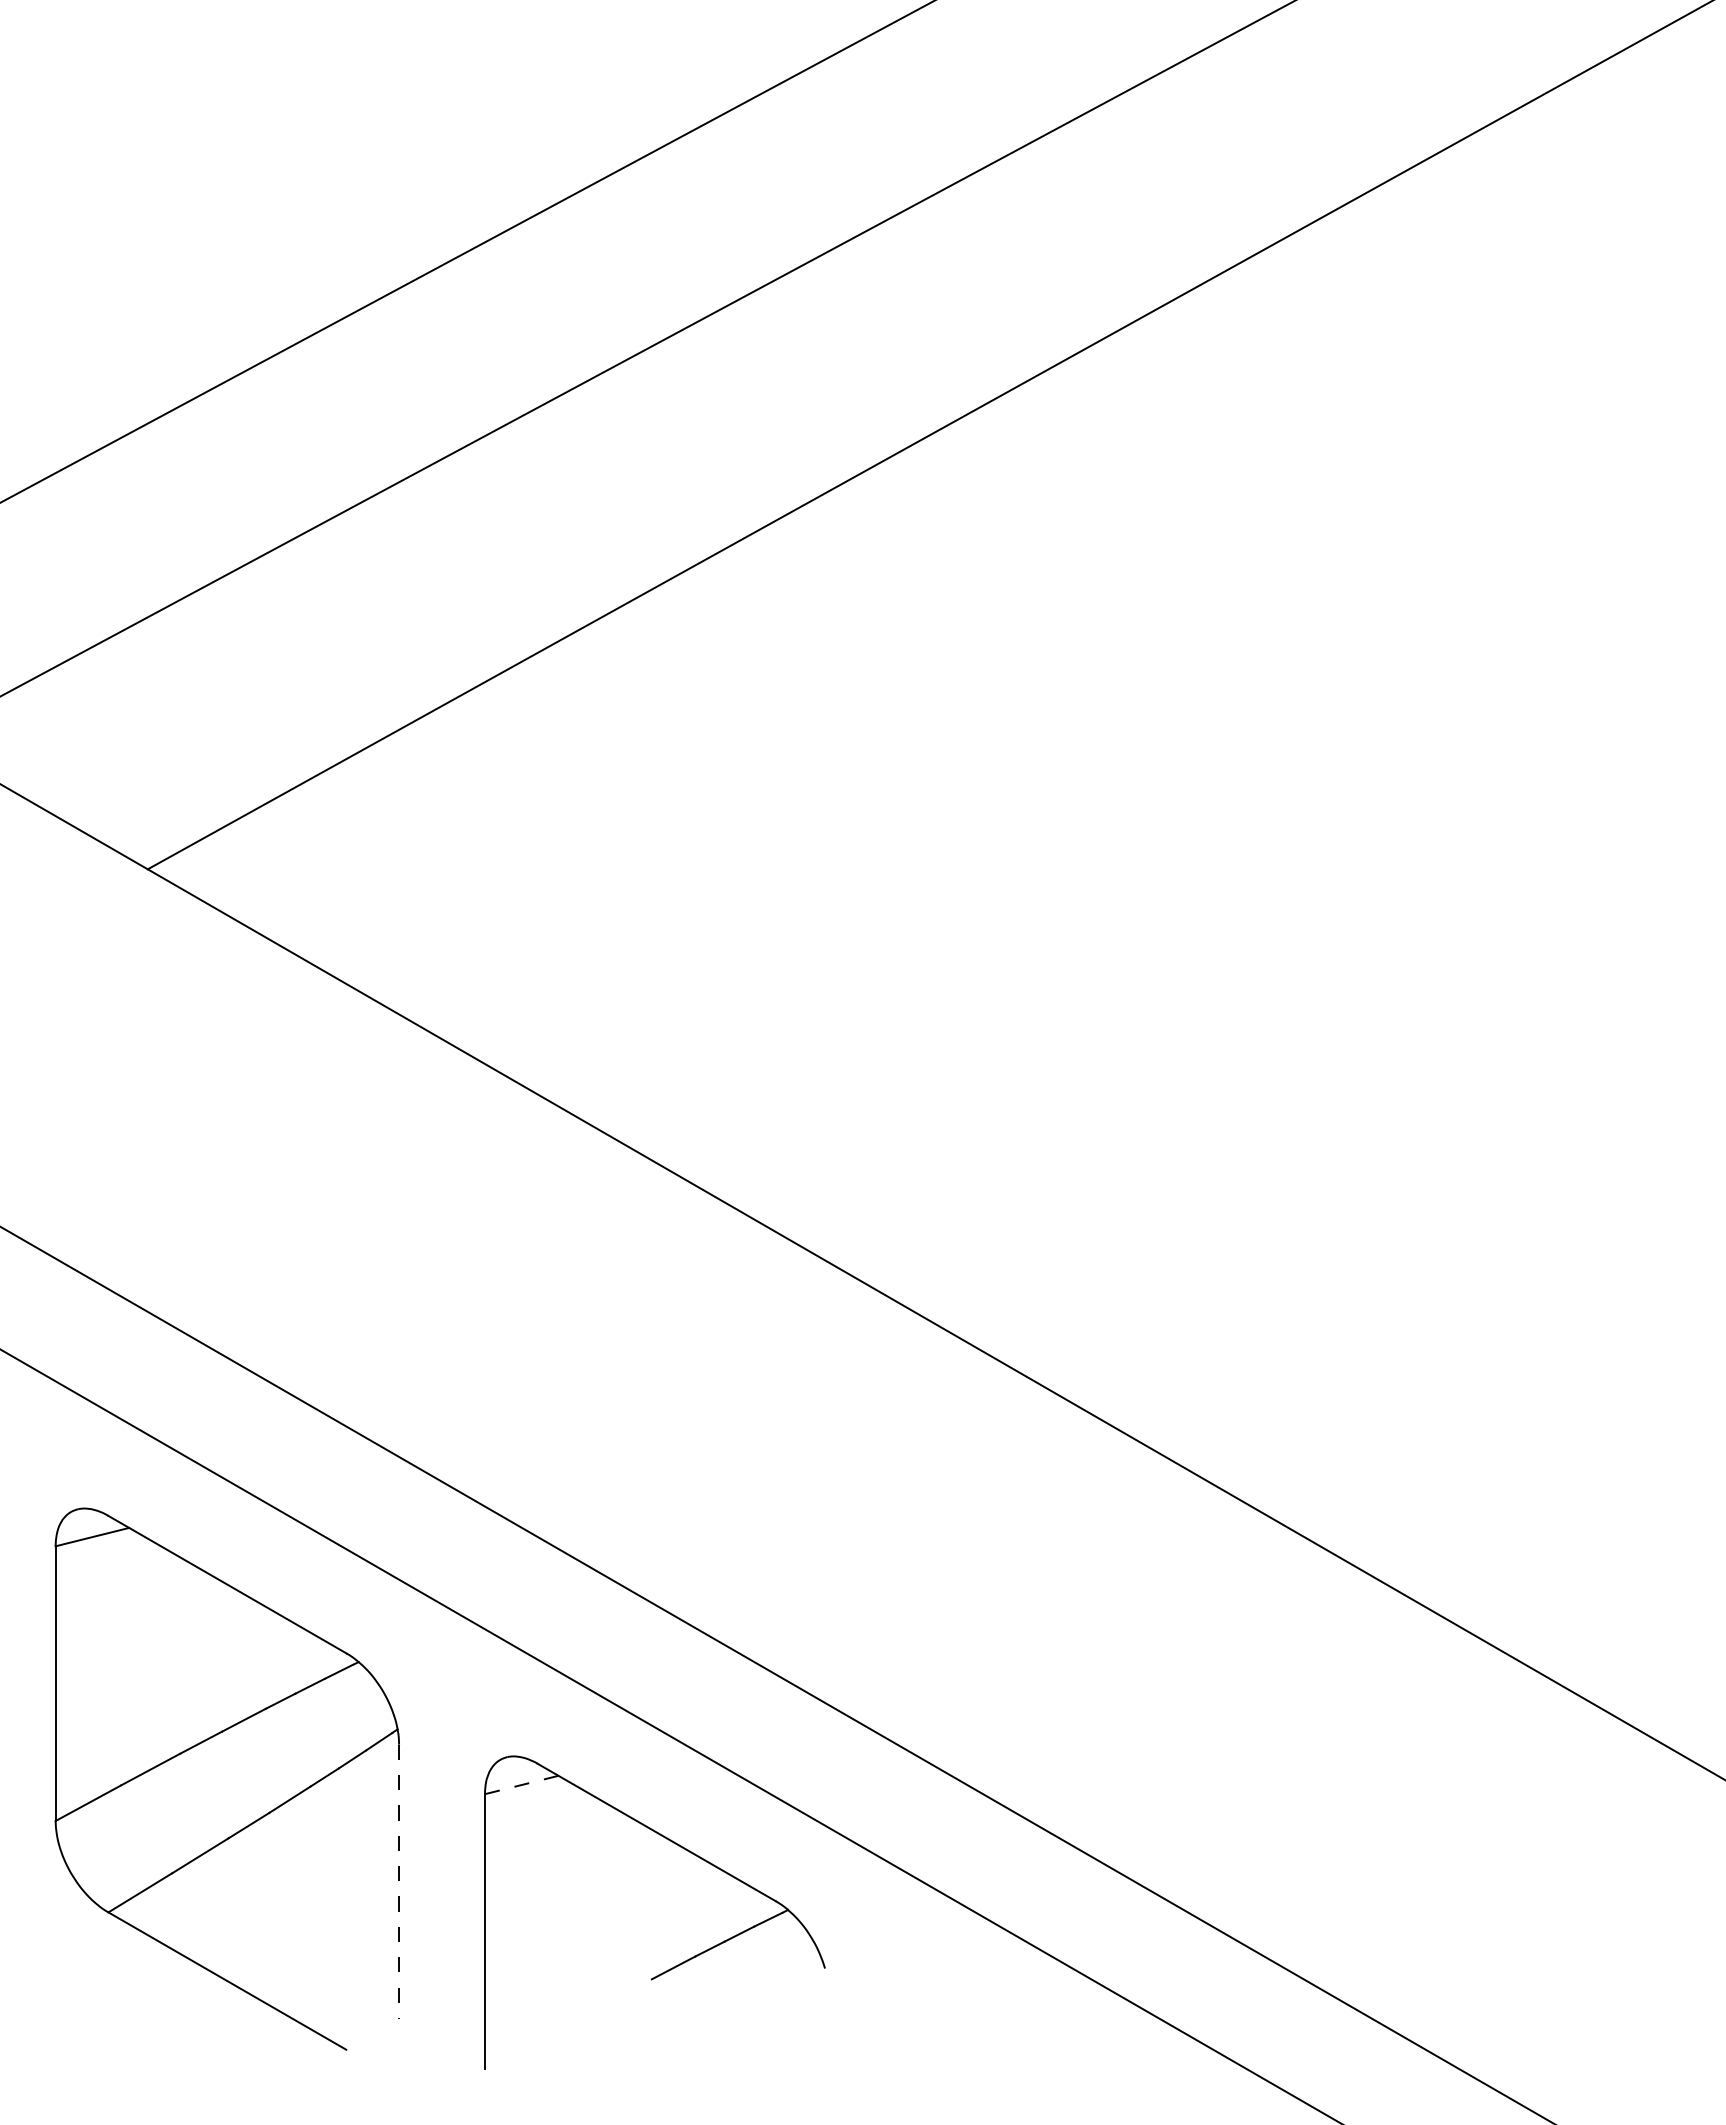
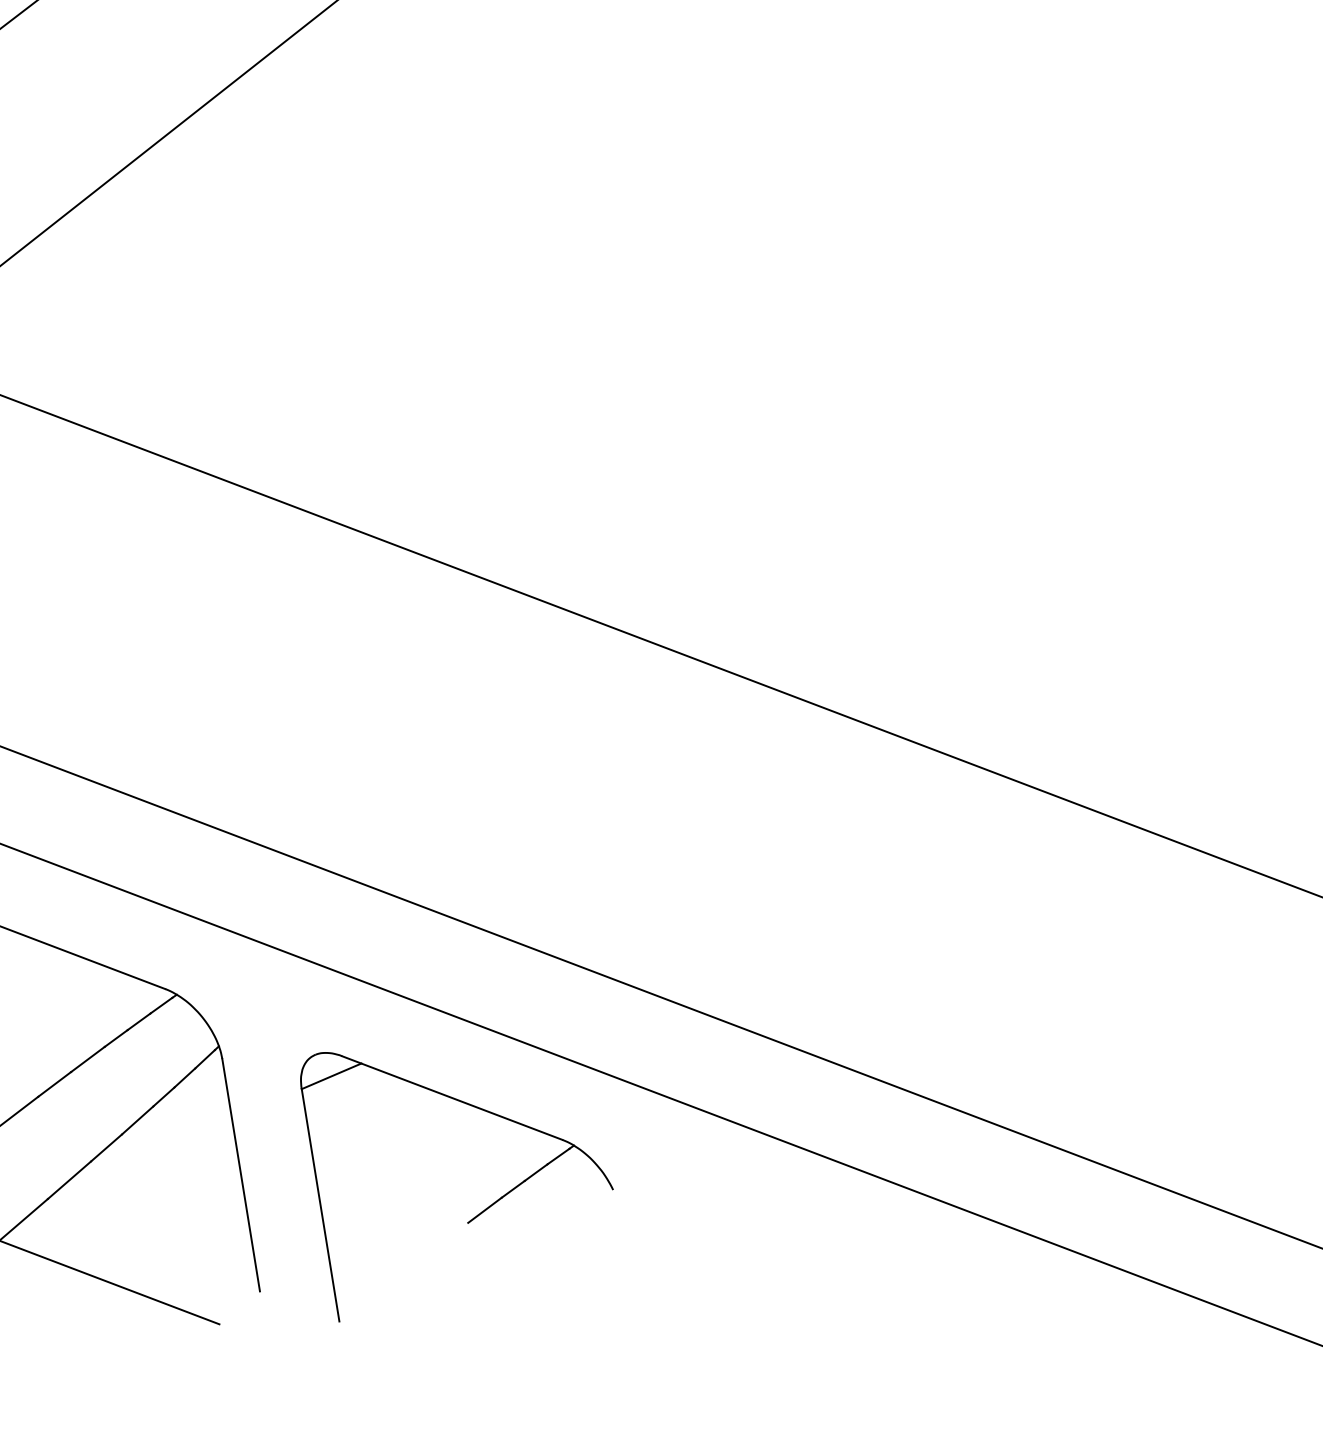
line: (521, 1784) -> (331, 1075), dashed -> solid
line: (399, 1882) -> (241, 1175), dashed -> solid

